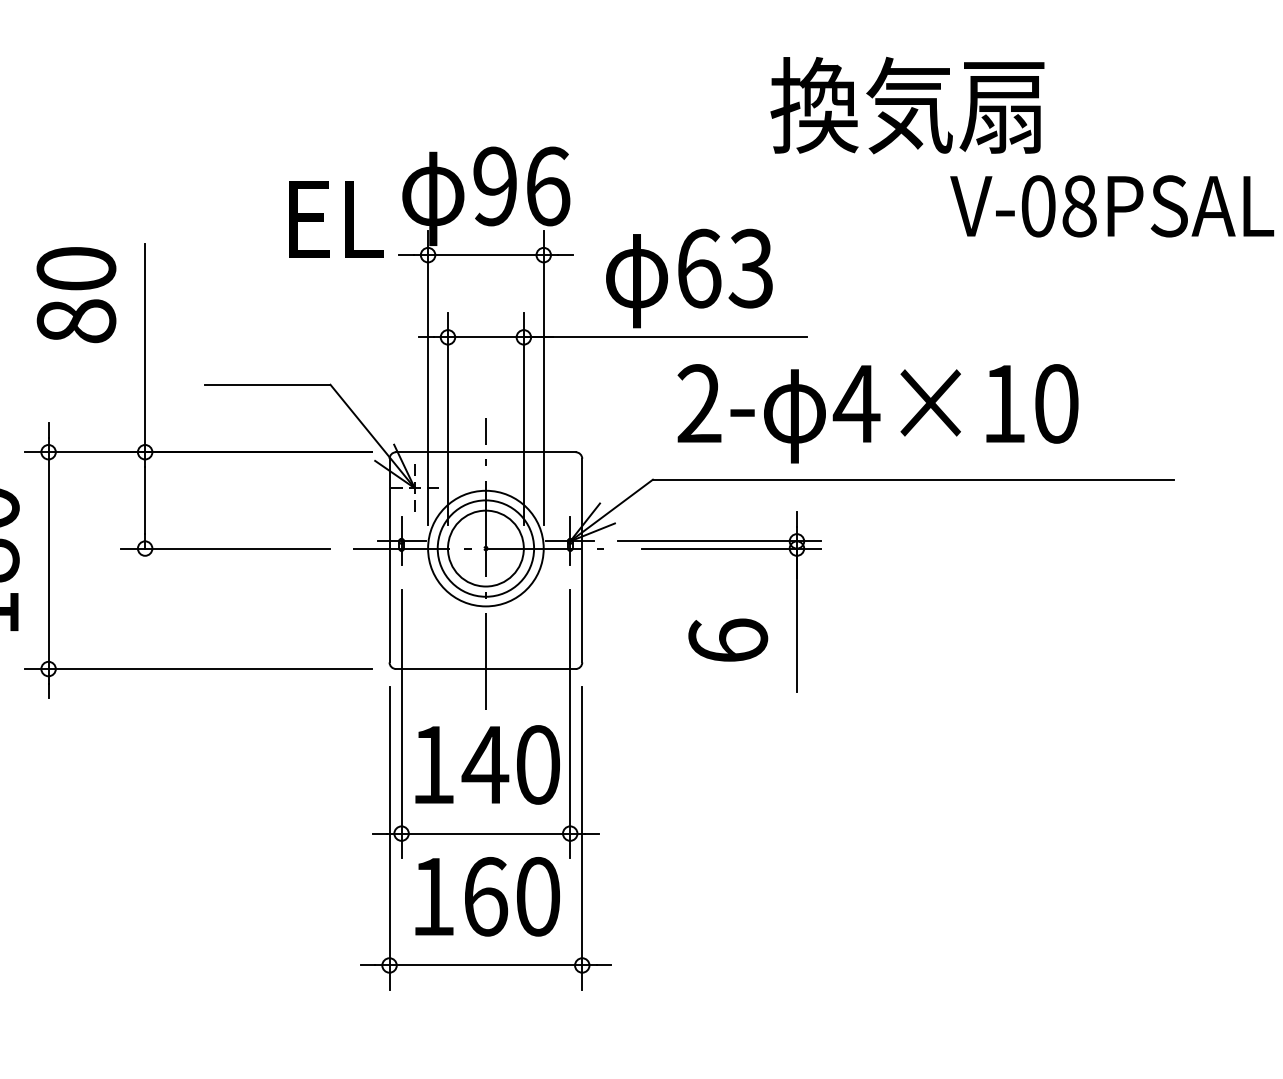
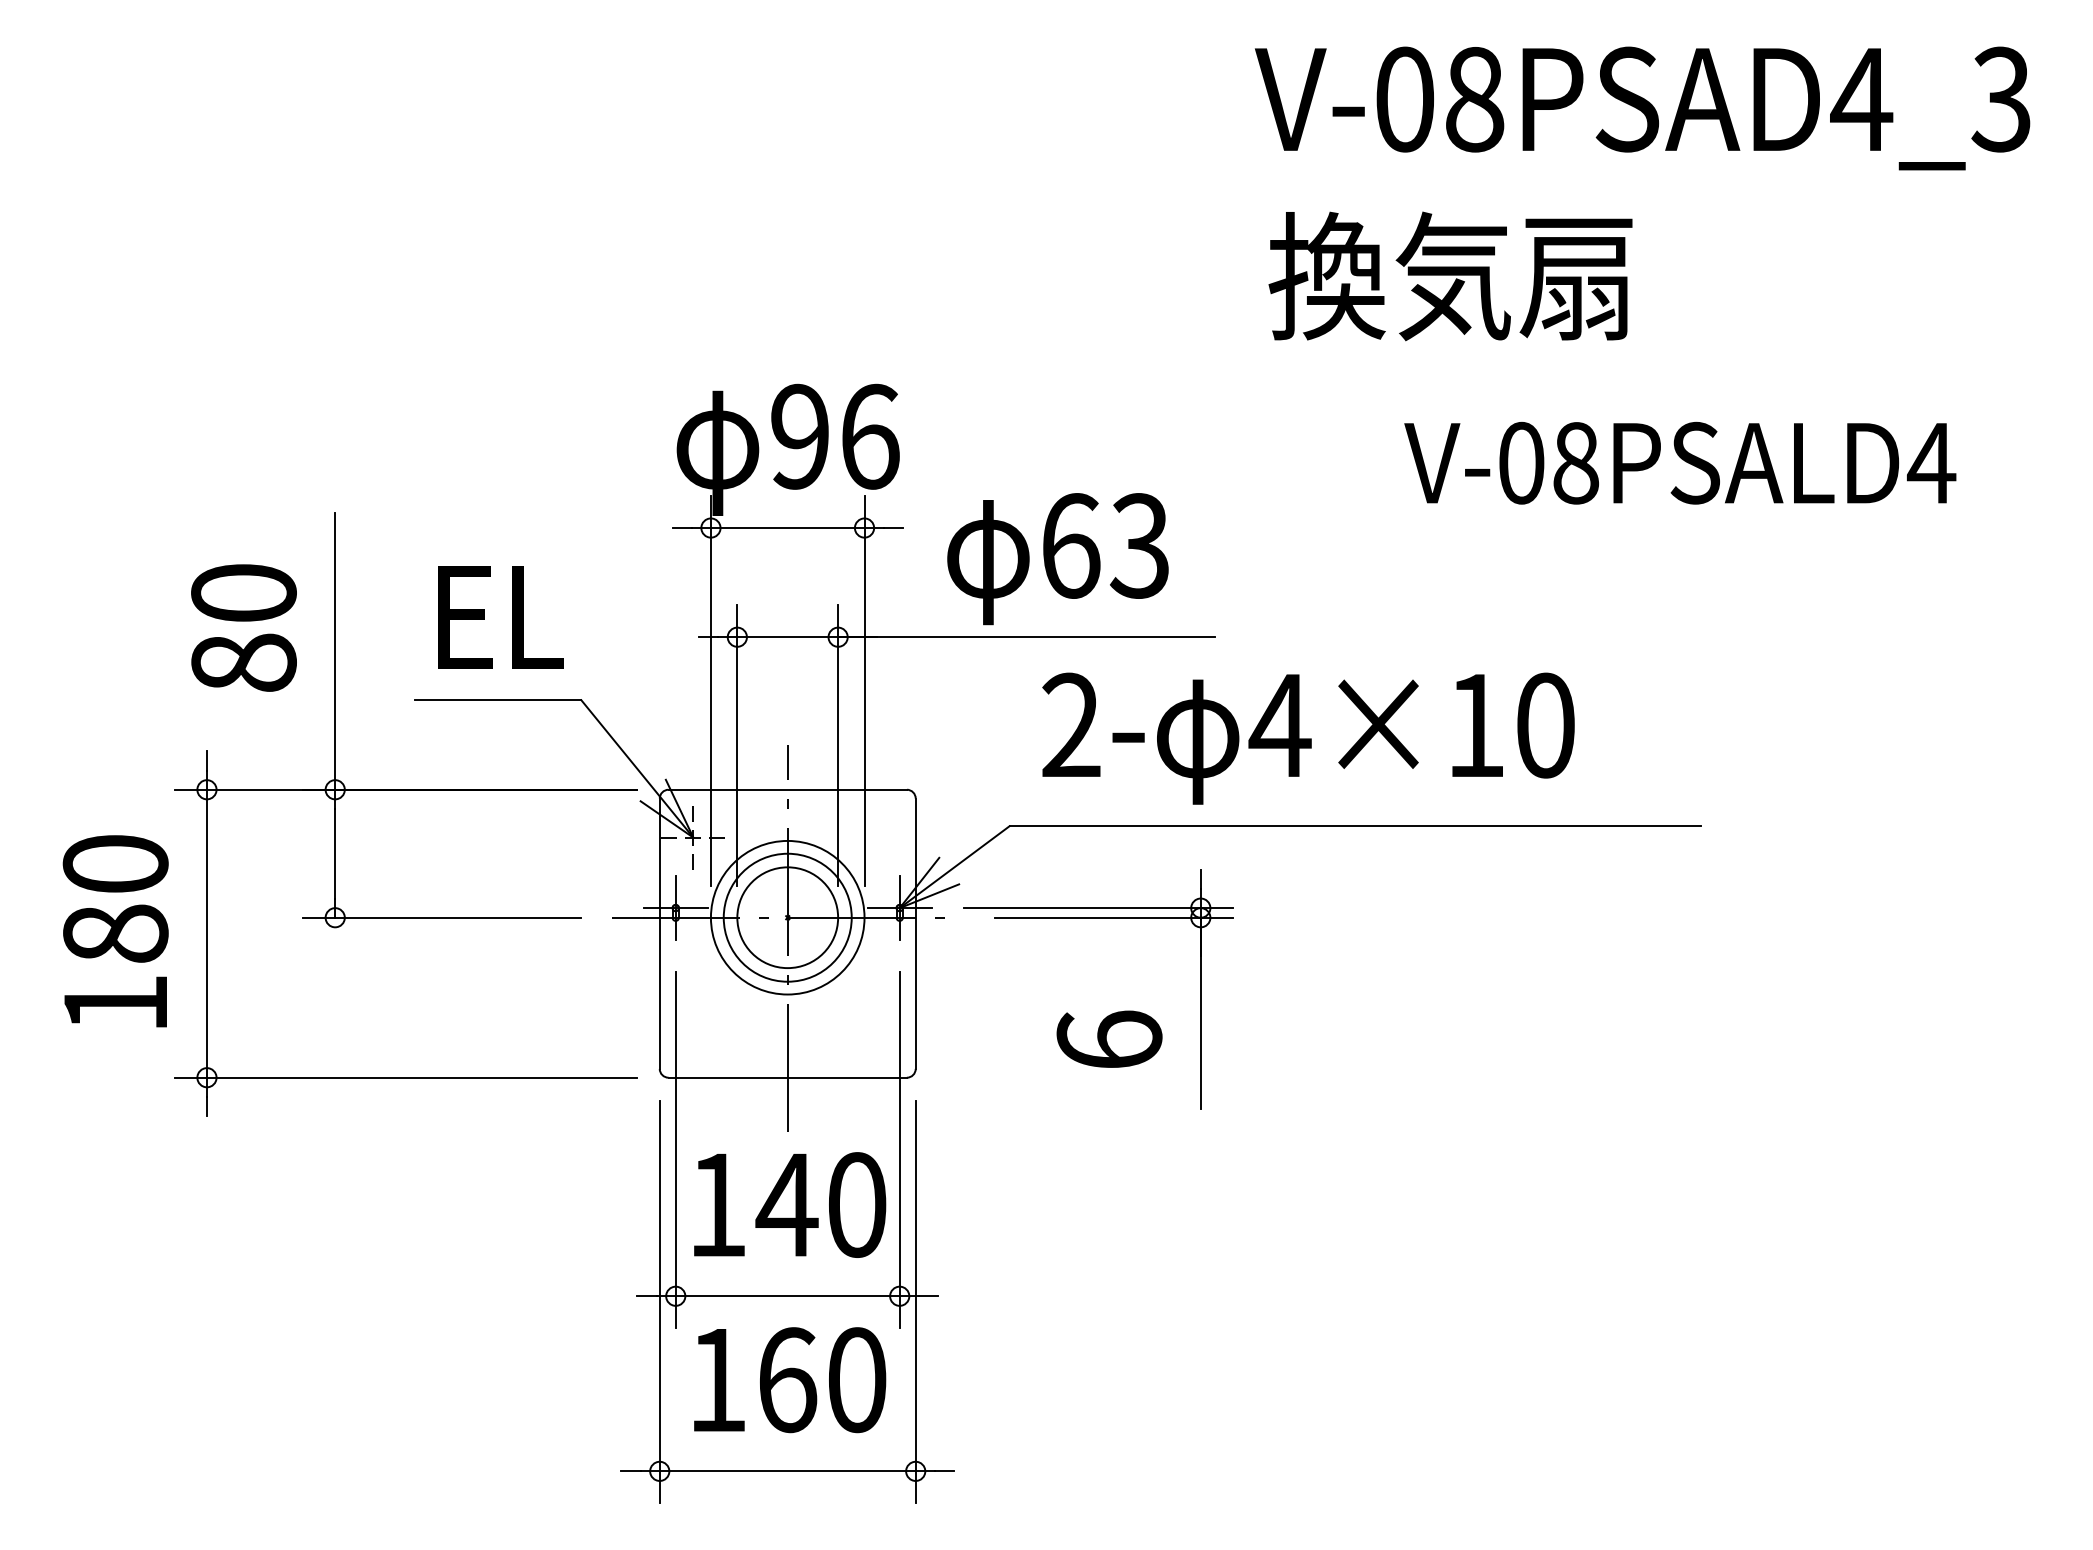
text: (907, 105) -> (1450, 276), moved
text: (335, 219) -> (500, 617), moved
text: (76, 294) -> (243, 627), moved

